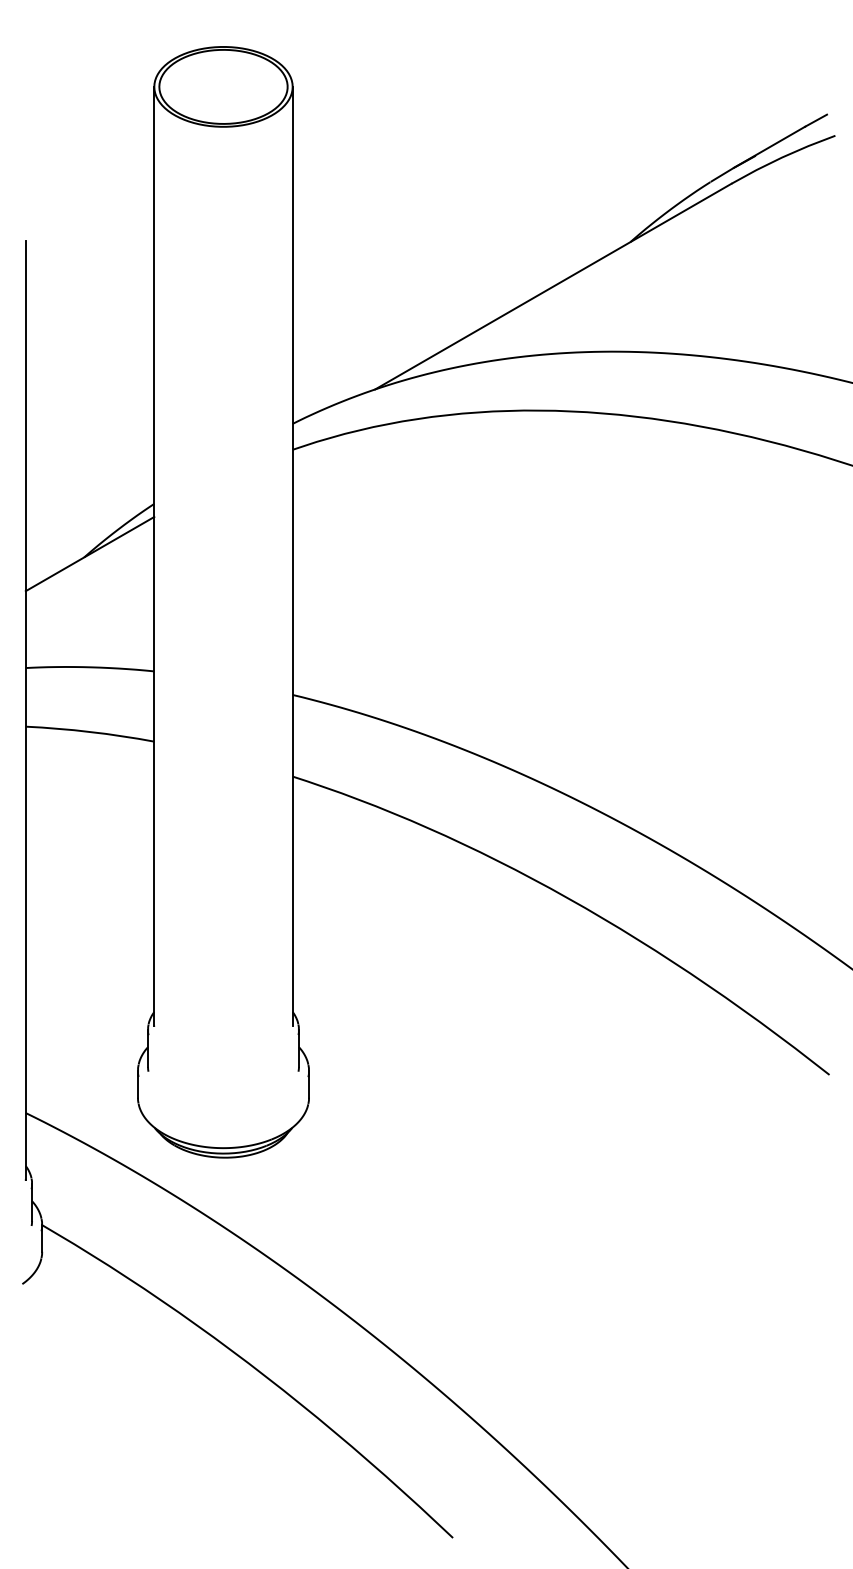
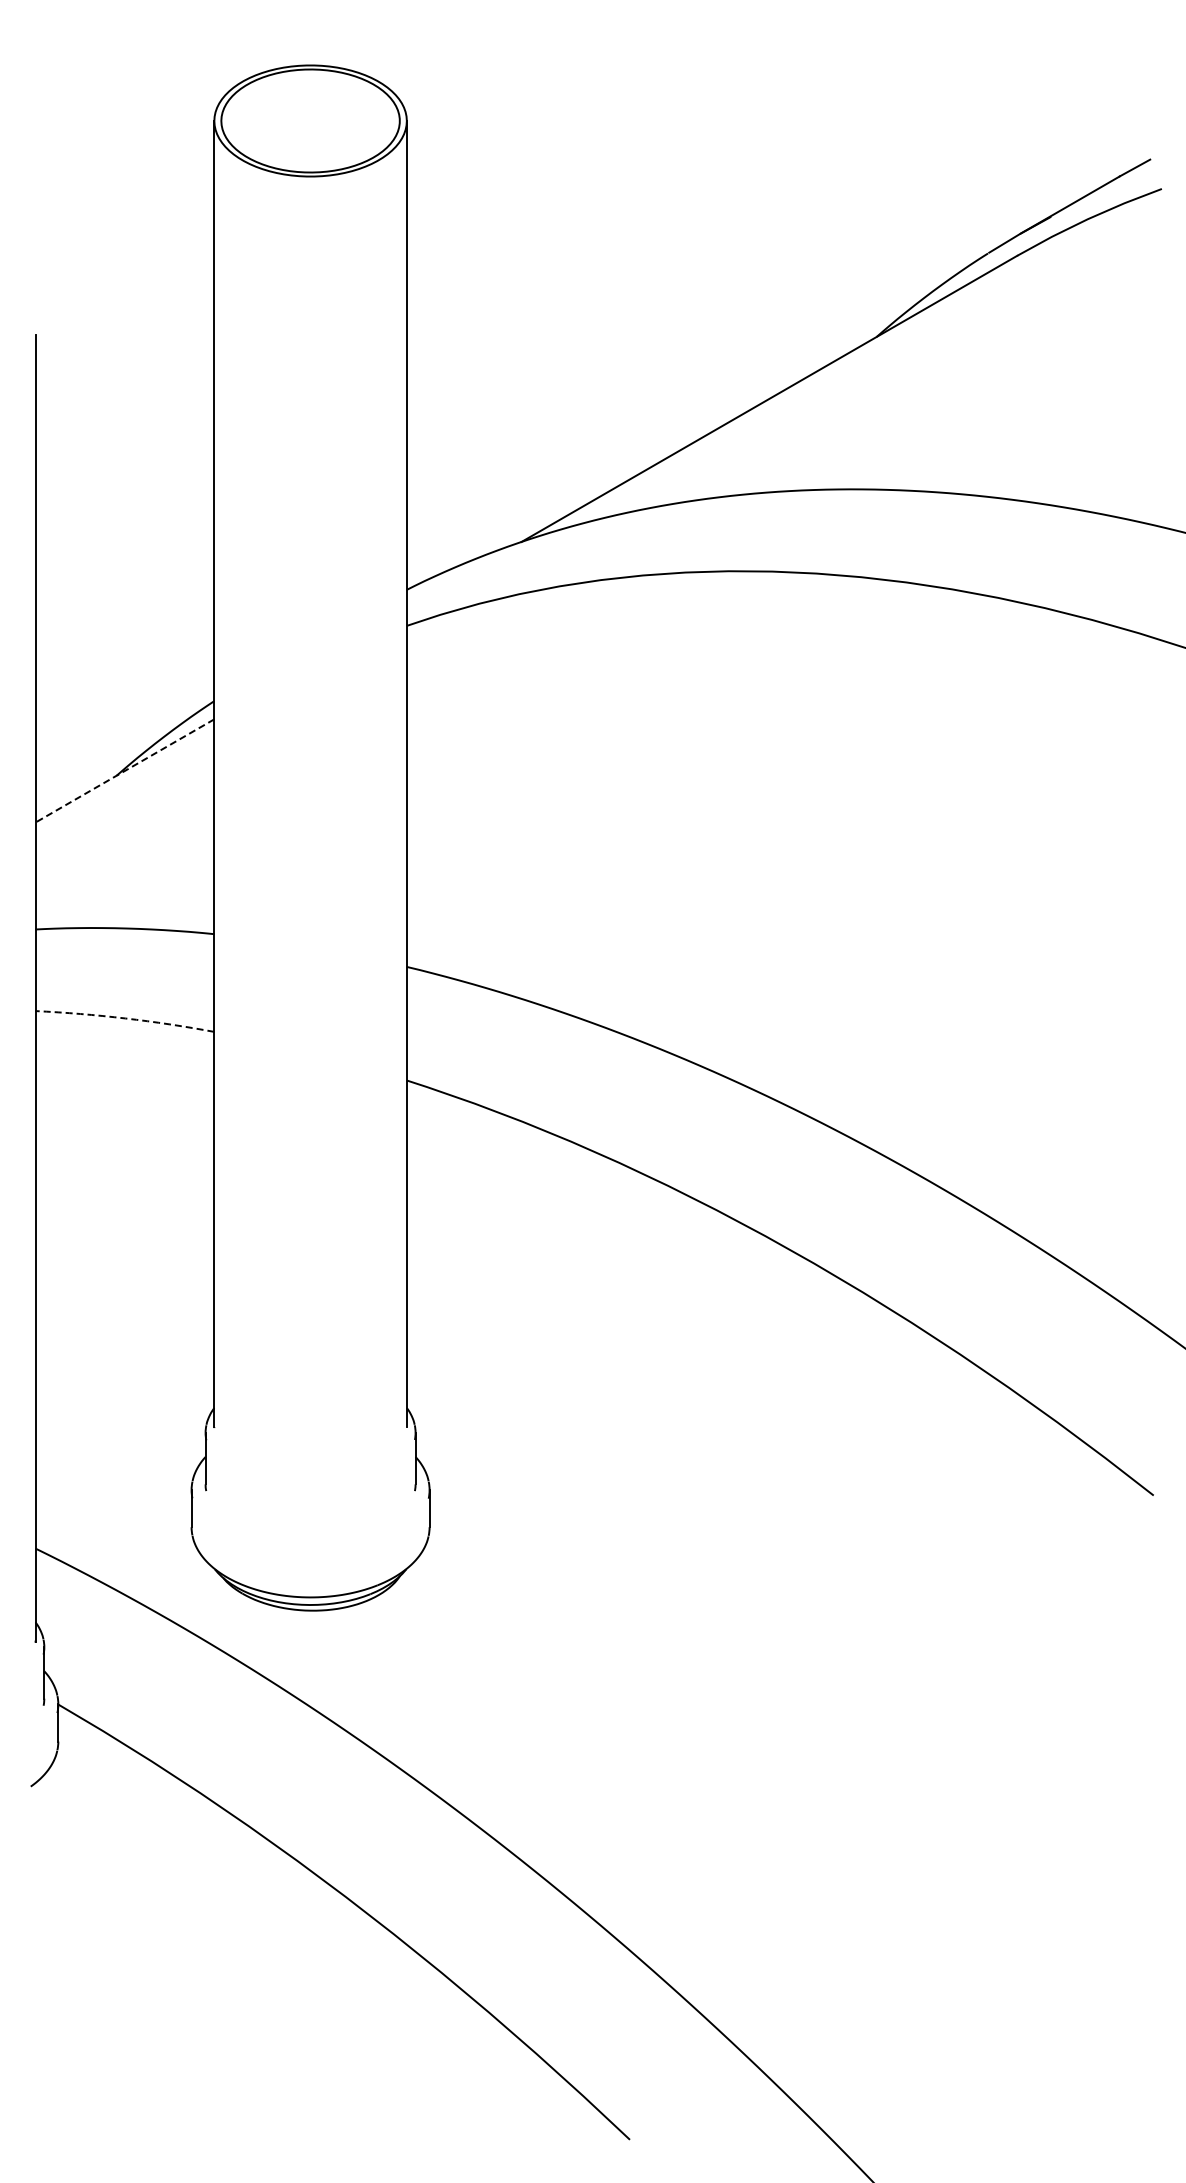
line: (89, 554) -> (124, 771), solid -> dashed
arc: (90, 732) -> (125, 1018), solid -> dashed

